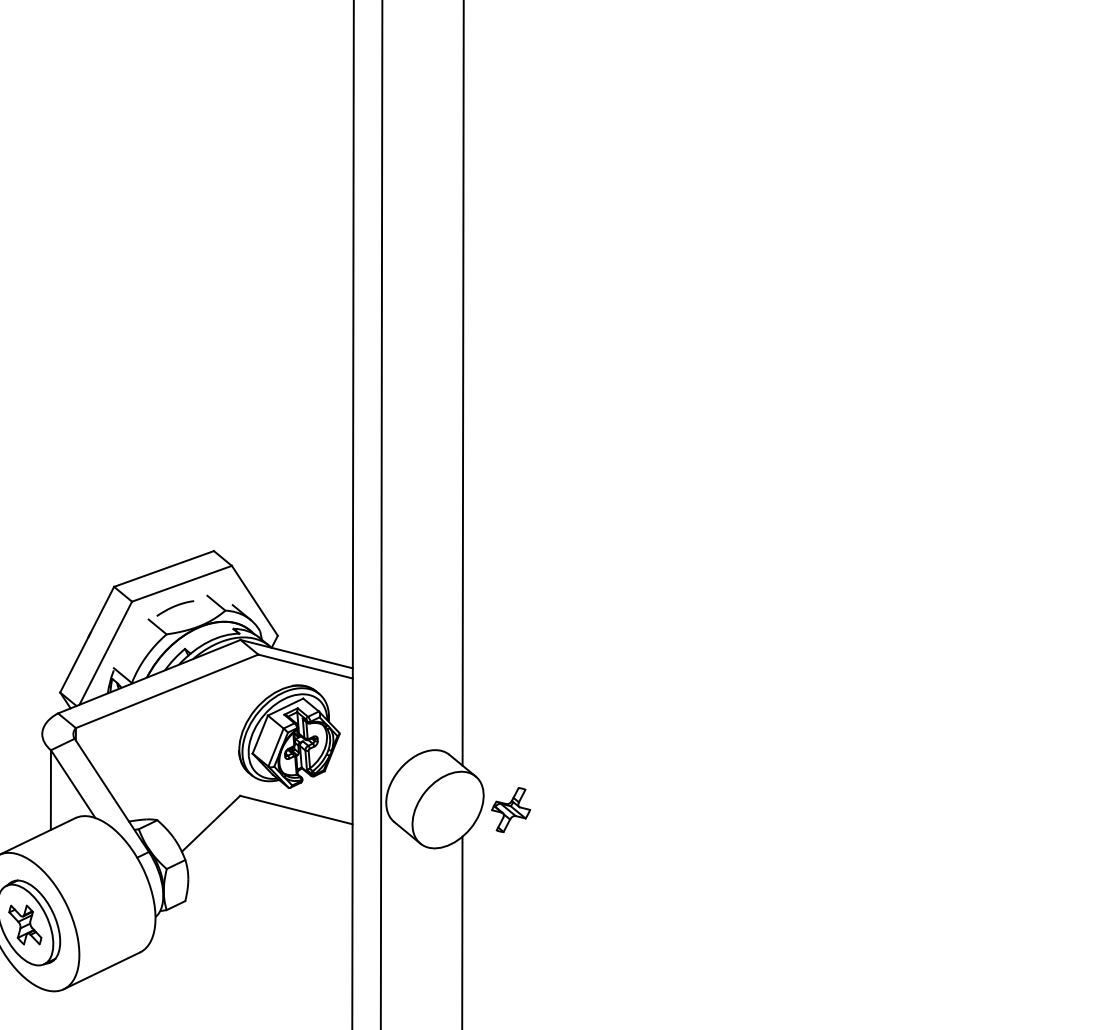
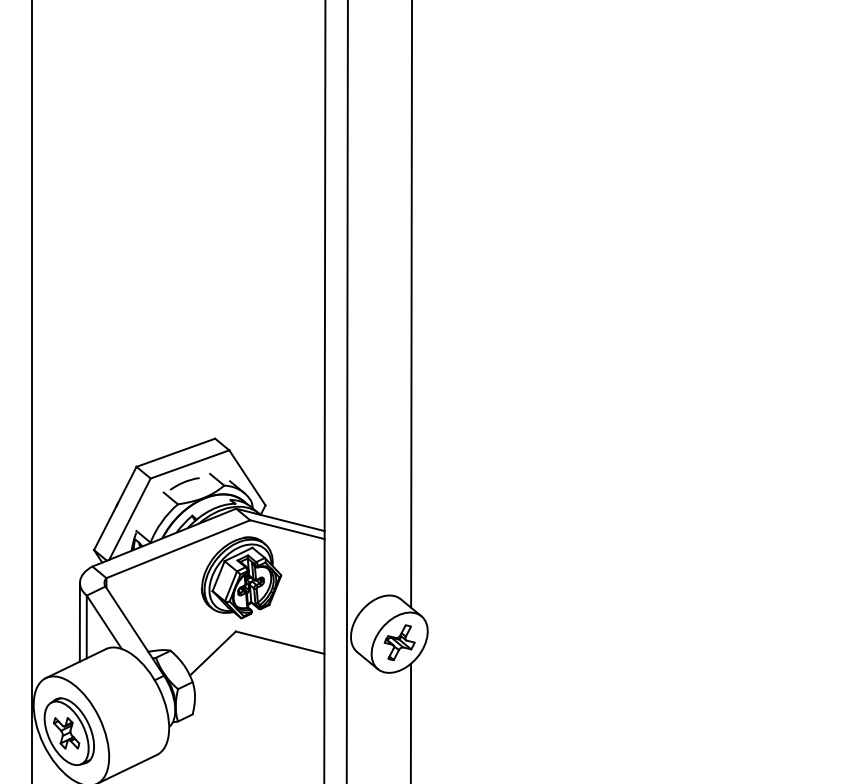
part: (289, 736) -> (241, 577), moved
line: (42, 784) -> (80, 622), added
part: (510, 810) -> (399, 643), moved

